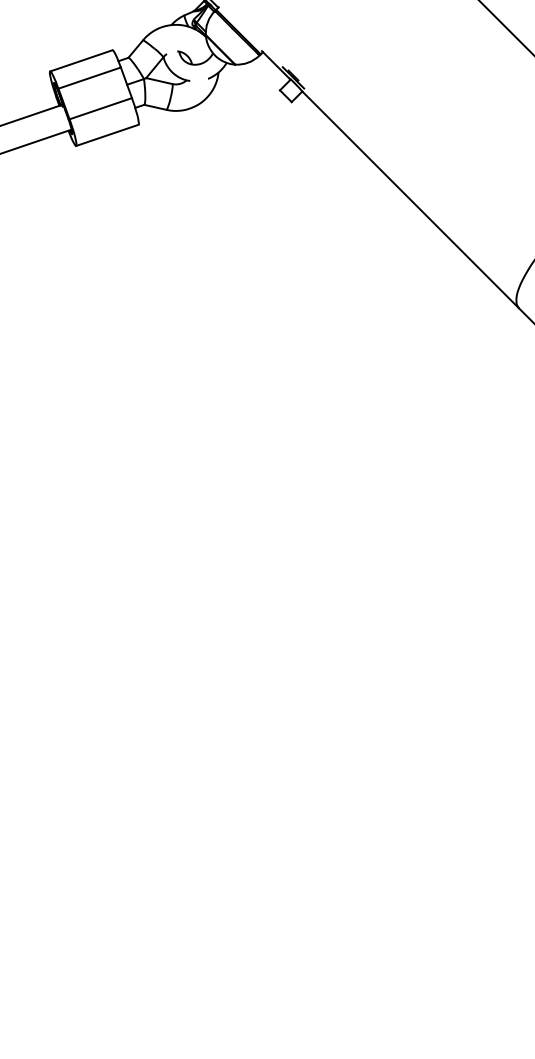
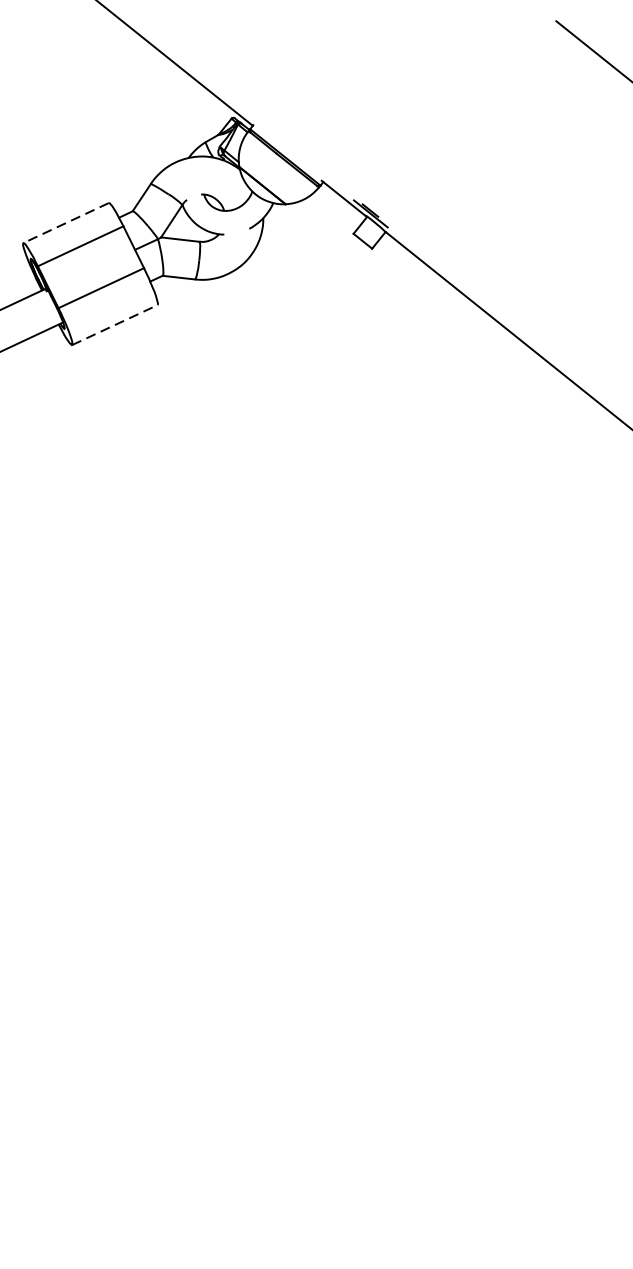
line: (81, 60) -> (66, 222), solid -> dashed
line: (107, 135) -> (115, 325), solid -> dashed

